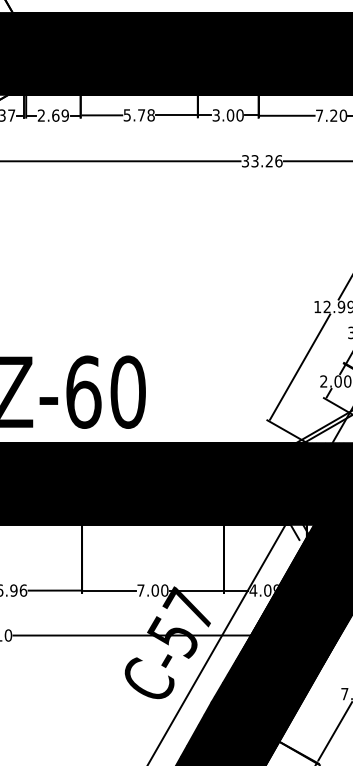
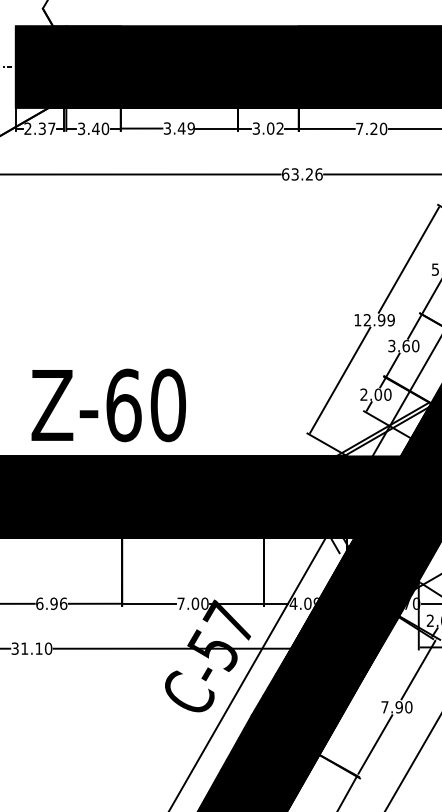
text: (53, 115) -> (93, 128), 2.69 -> 3.40
text: (139, 115) -> (179, 128), 5.78 -> 3.49
text: (239, 115) -> (279, 128), 3.00 -> 3.02
text: (245, 161) -> (285, 174), 33.26 -> 63.26

